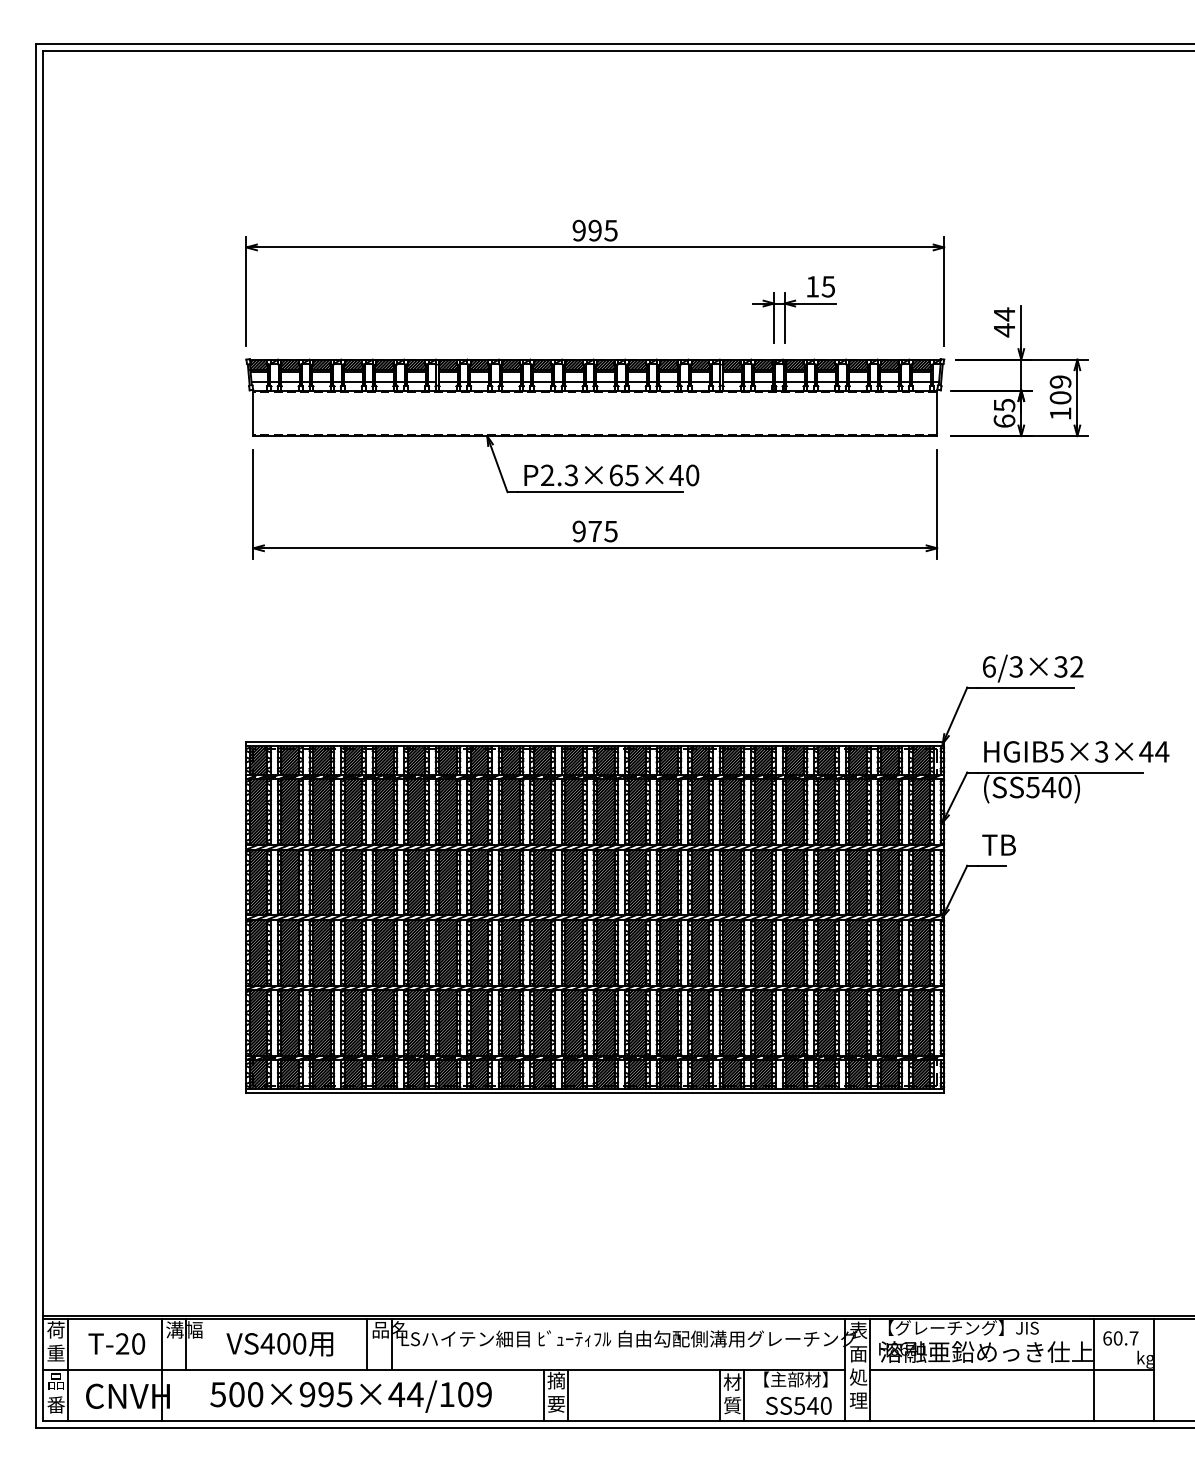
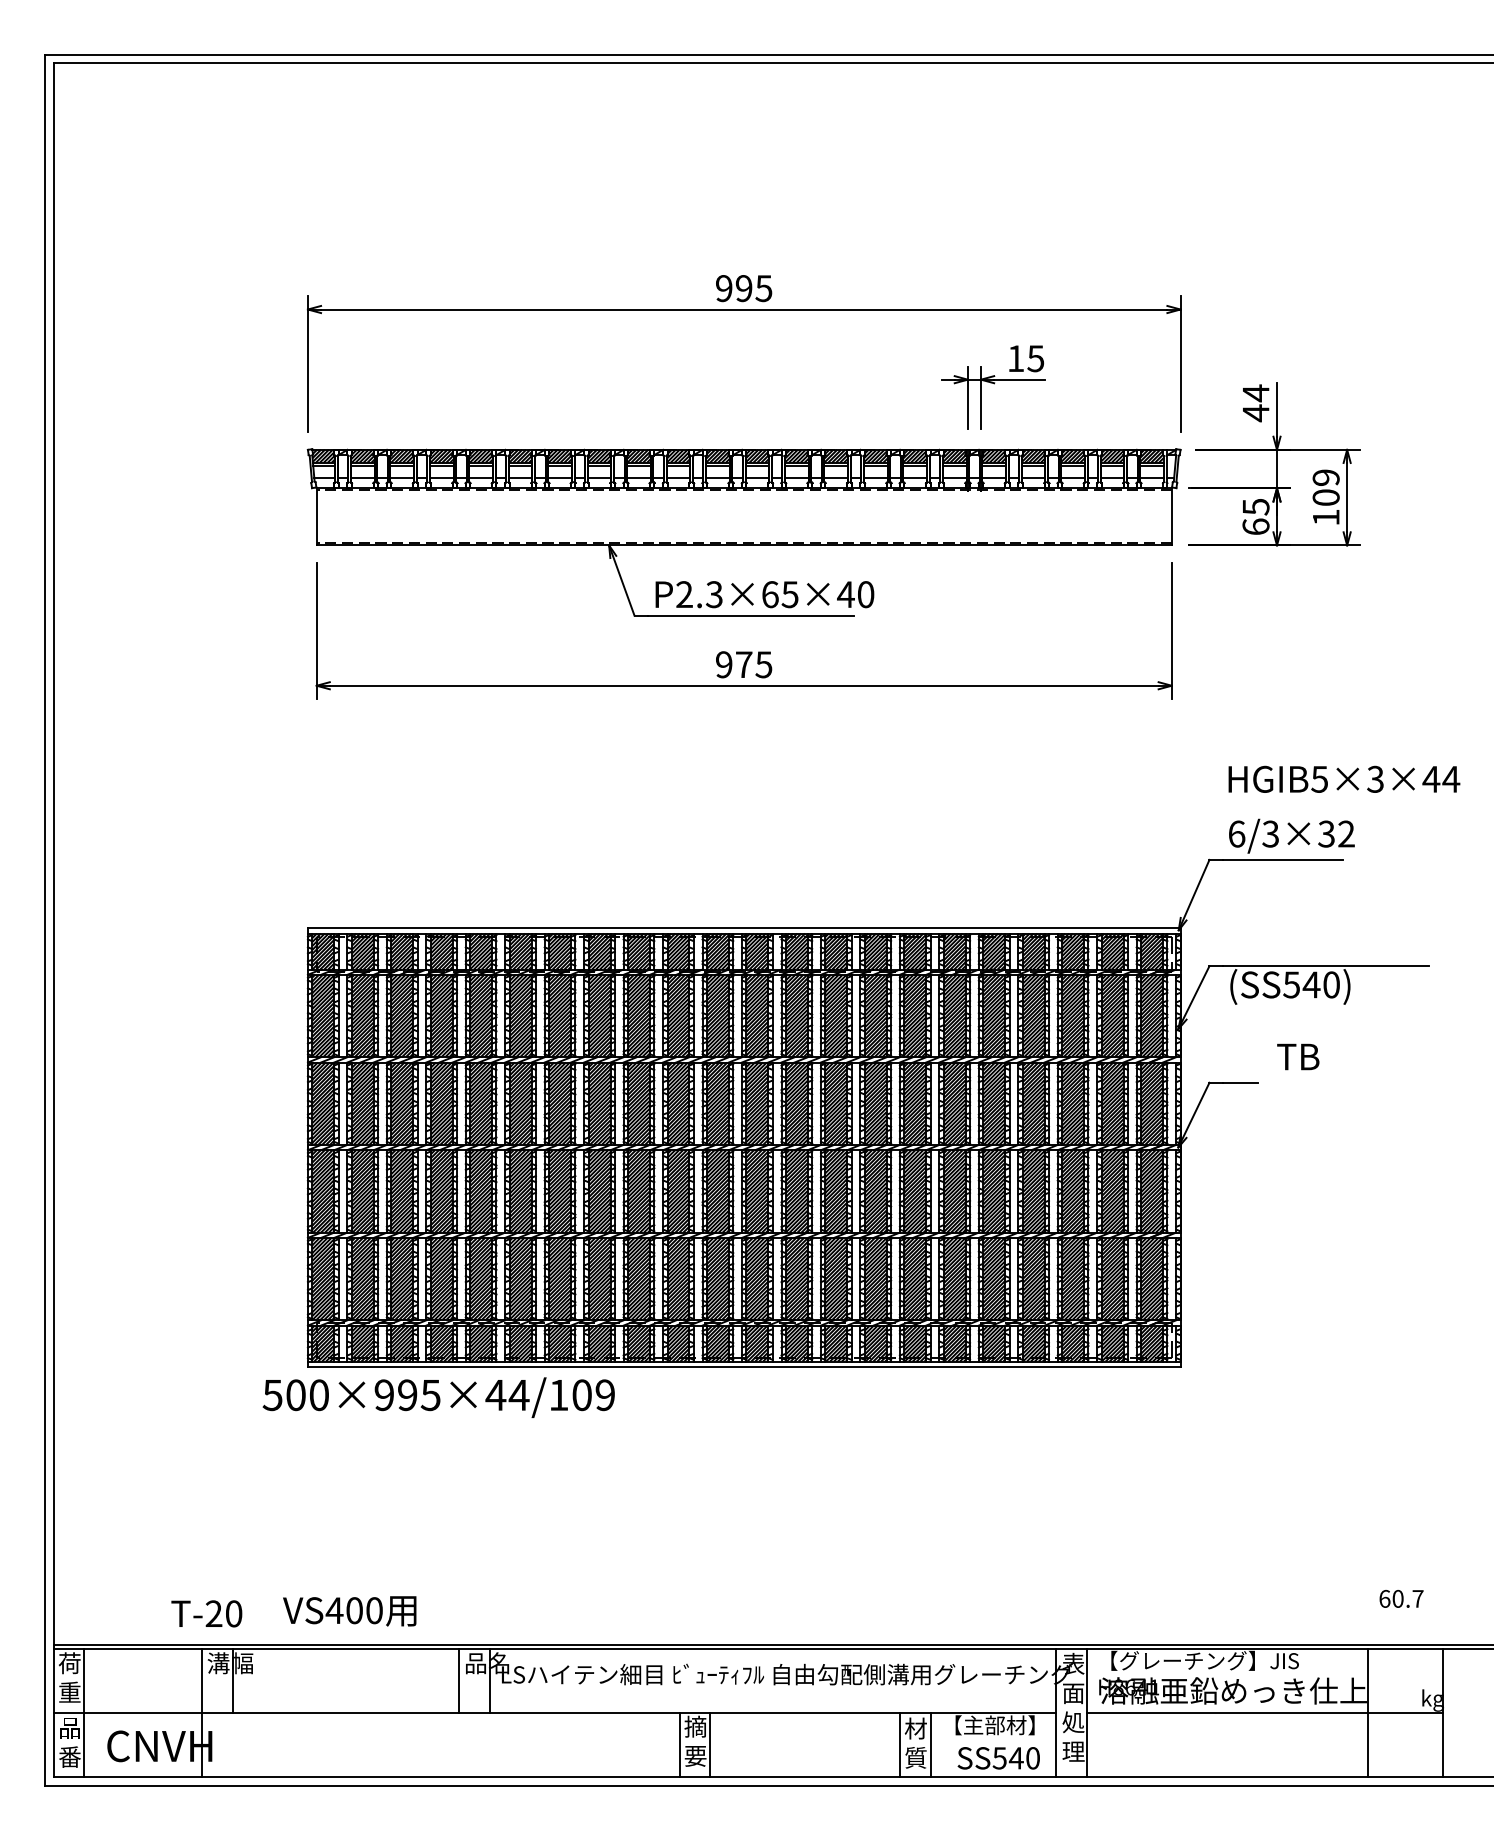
text: (1076, 751) -> (1344, 778), moved
text: (999, 844) -> (1298, 1056), moved
text: (1120, 1338) -> (1401, 1598), moved
text: (116, 1343) -> (206, 1613), moved
text: (279, 1344) -> (349, 1611), moved
text: (350, 1396) -> (438, 1397), moved

